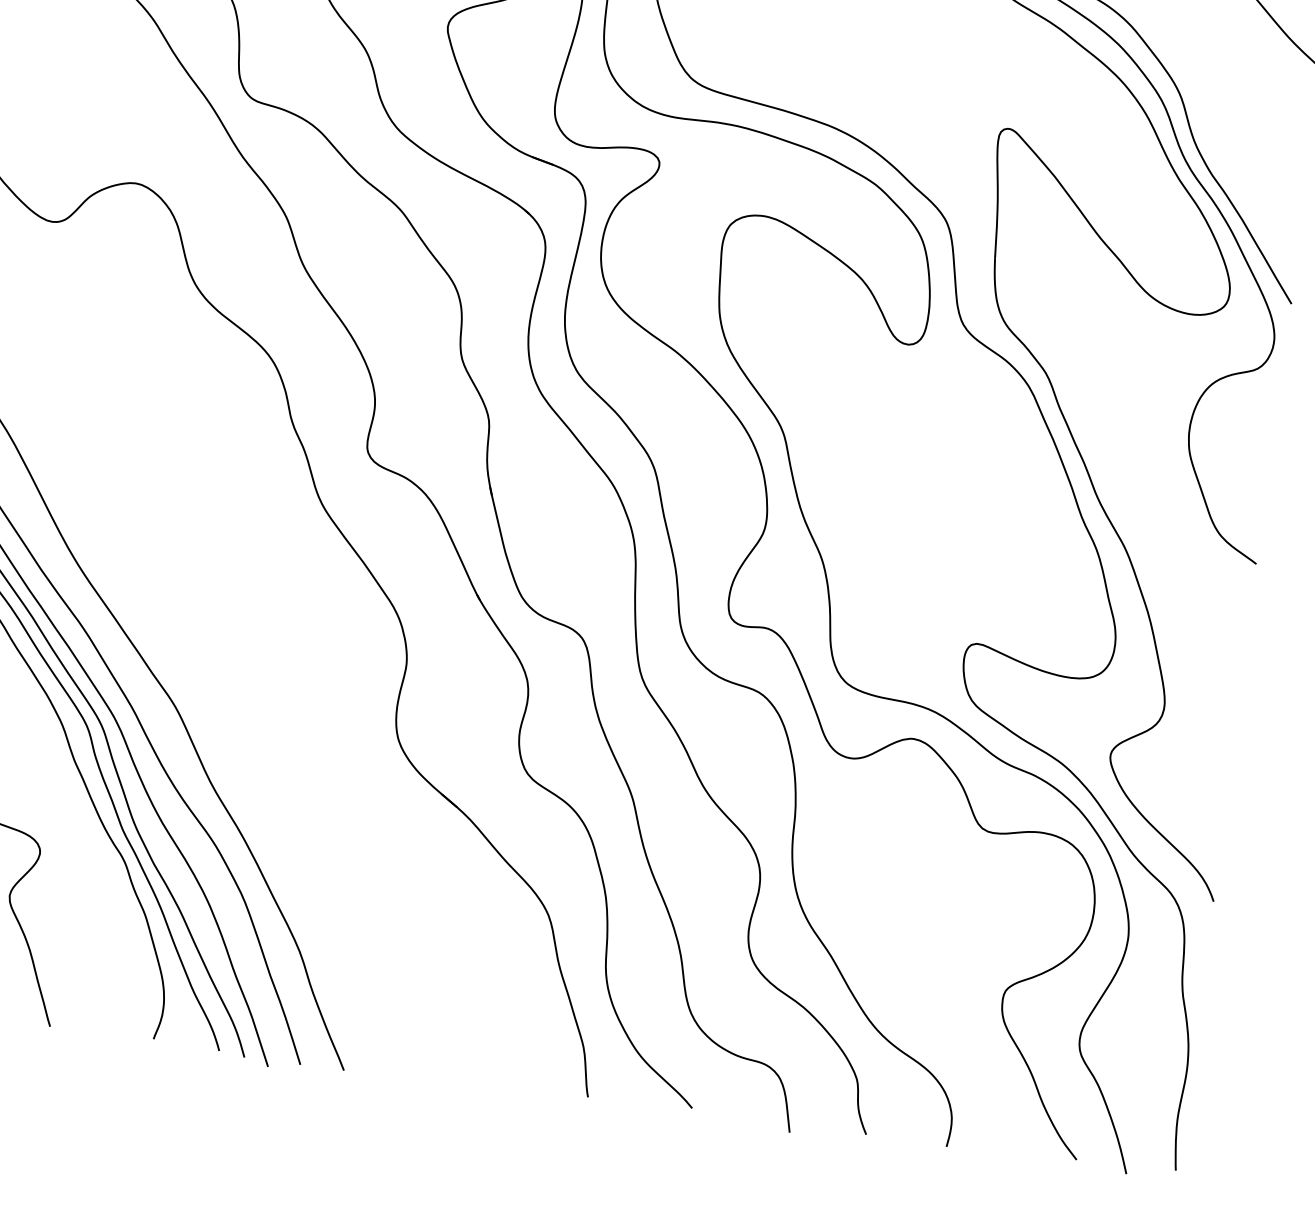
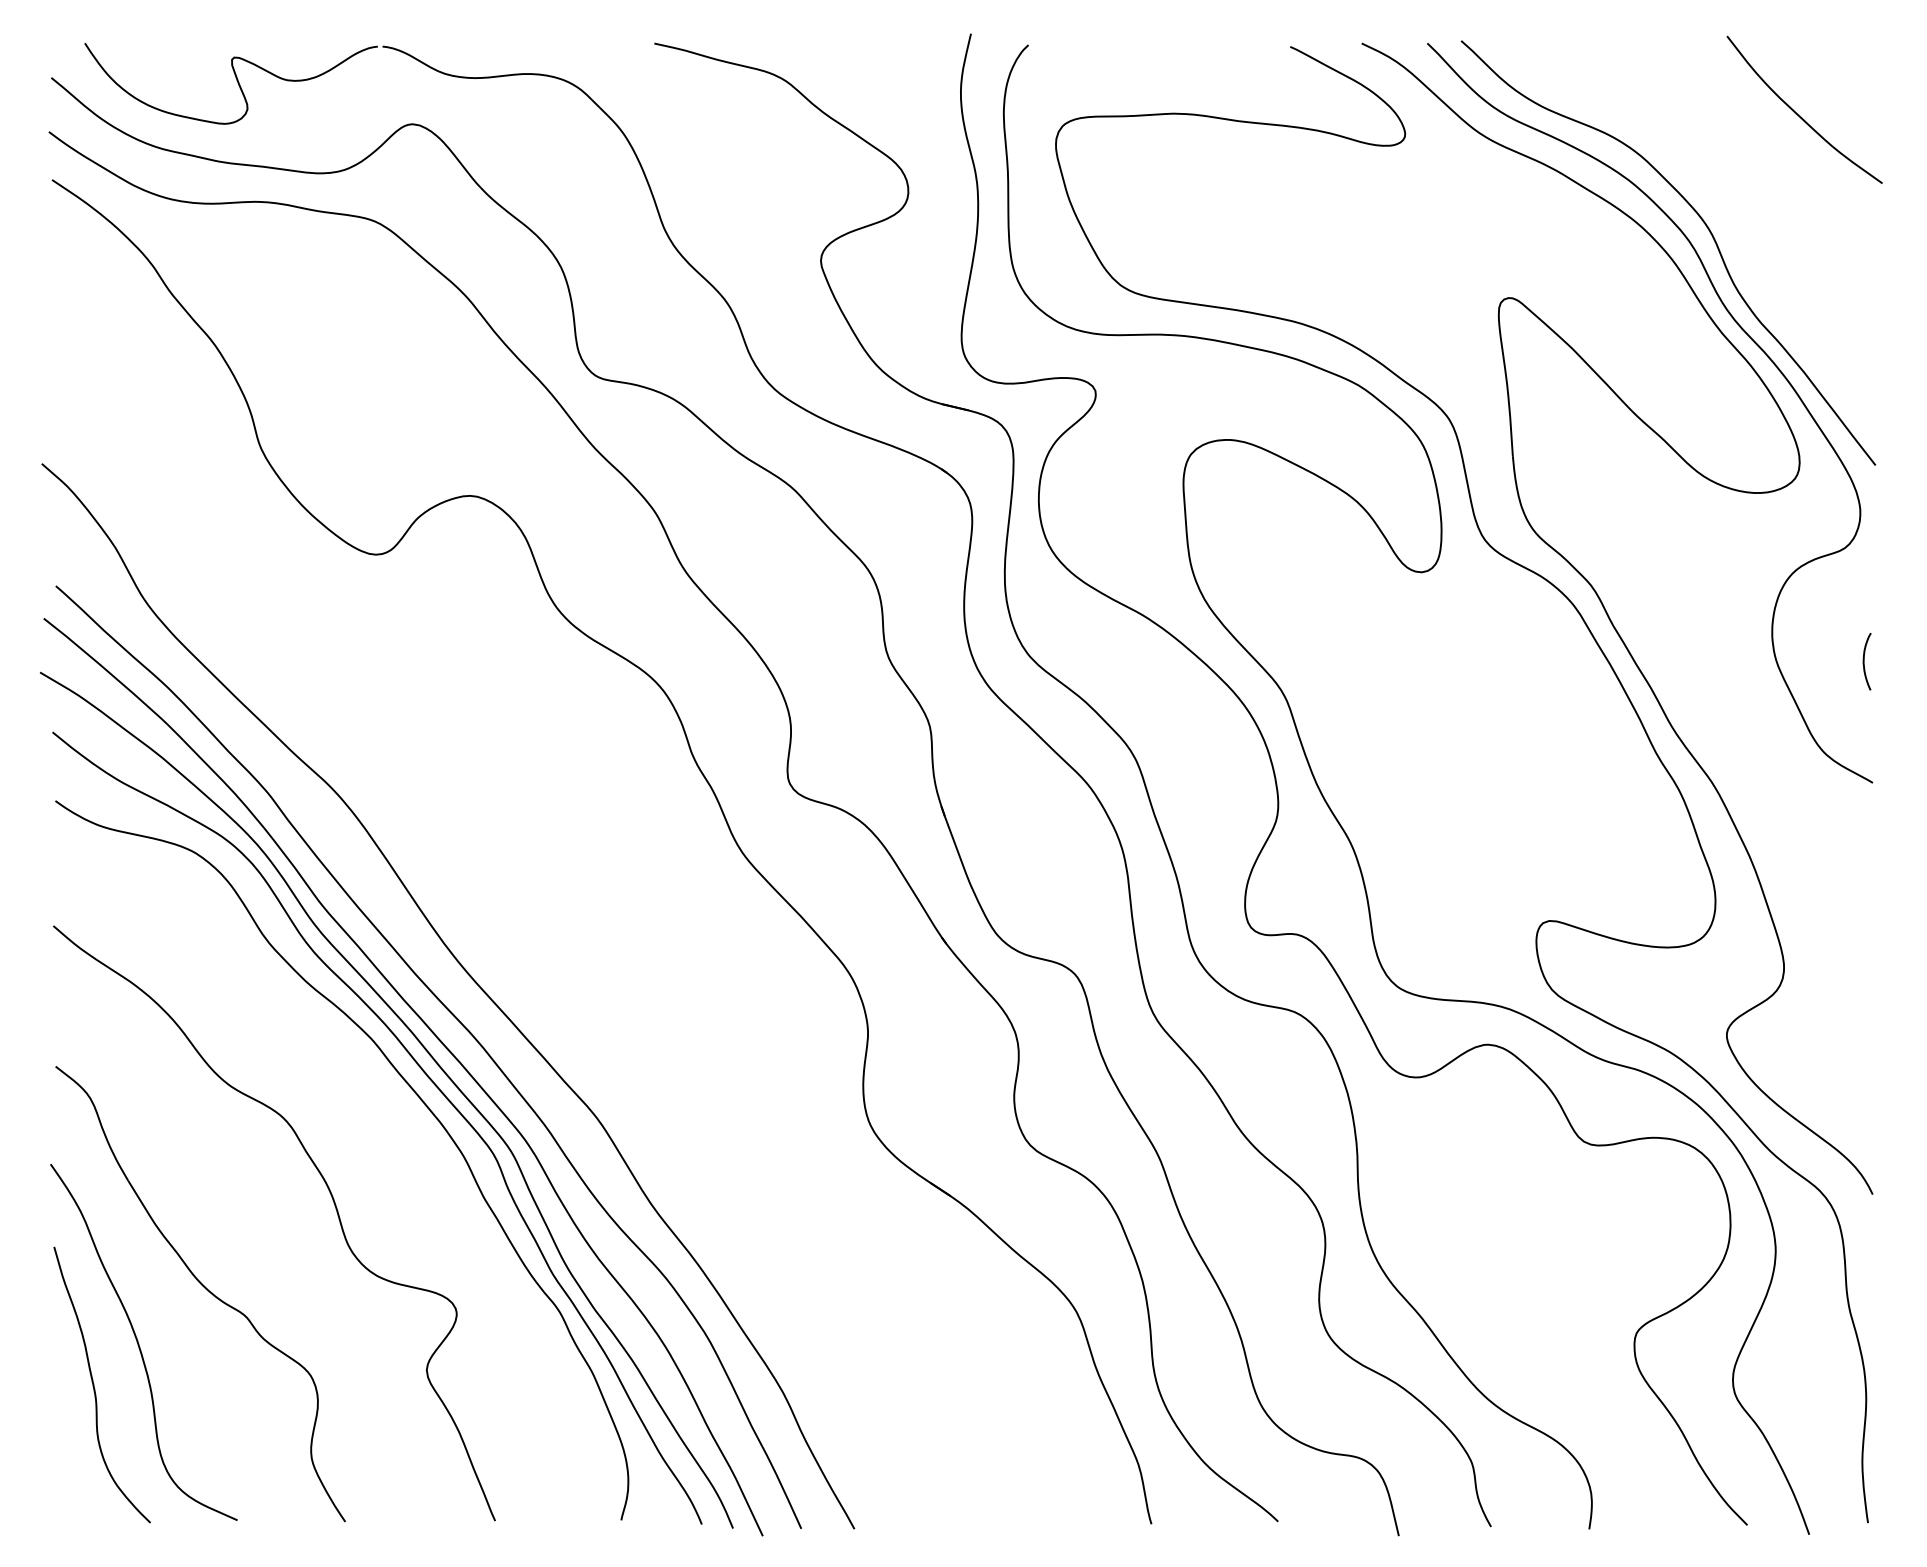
curve: (1262, 463) -> (1864, 661), added

